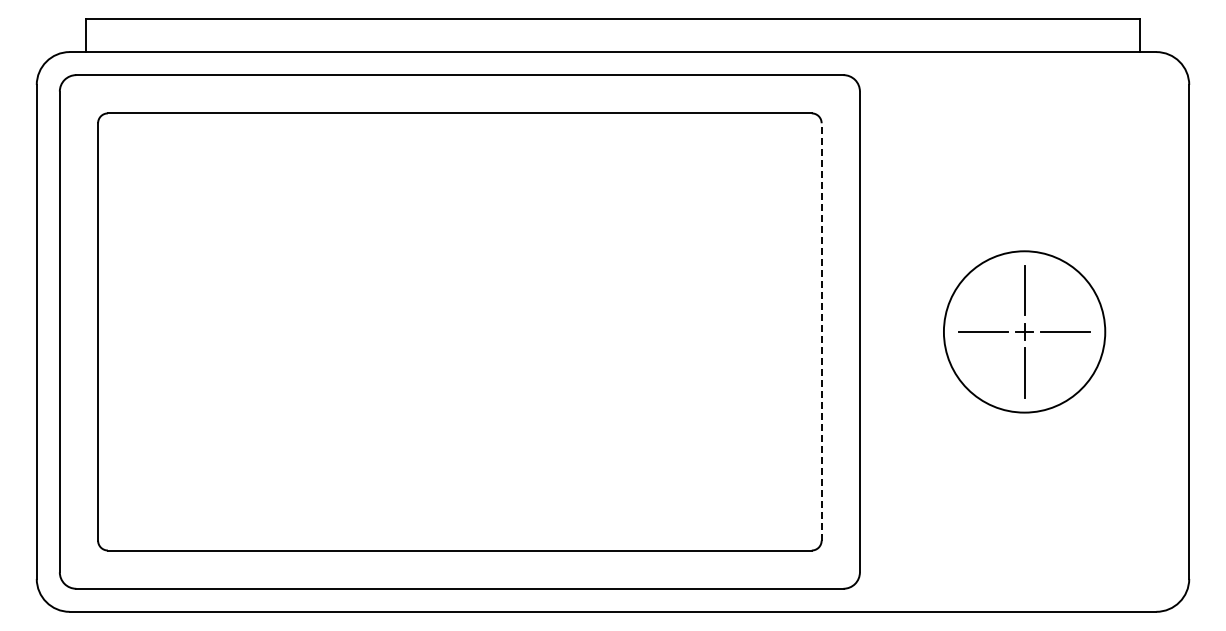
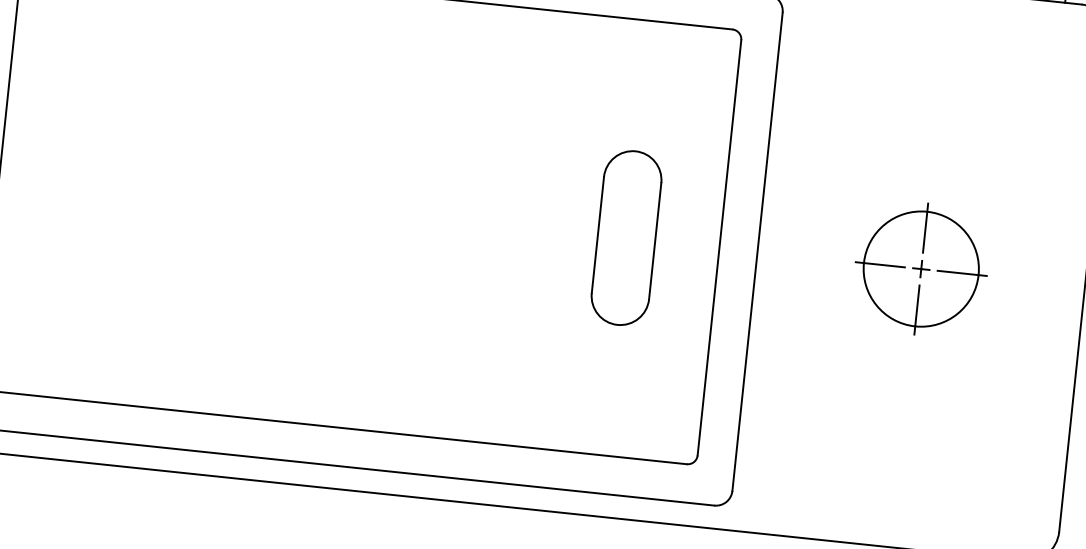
part: (727, 331) -> (625, 237), added
line: (821, 331) -> (719, 247), dashed -> solid
circle: (1024, 331) -> (921, 268), size x0.71

